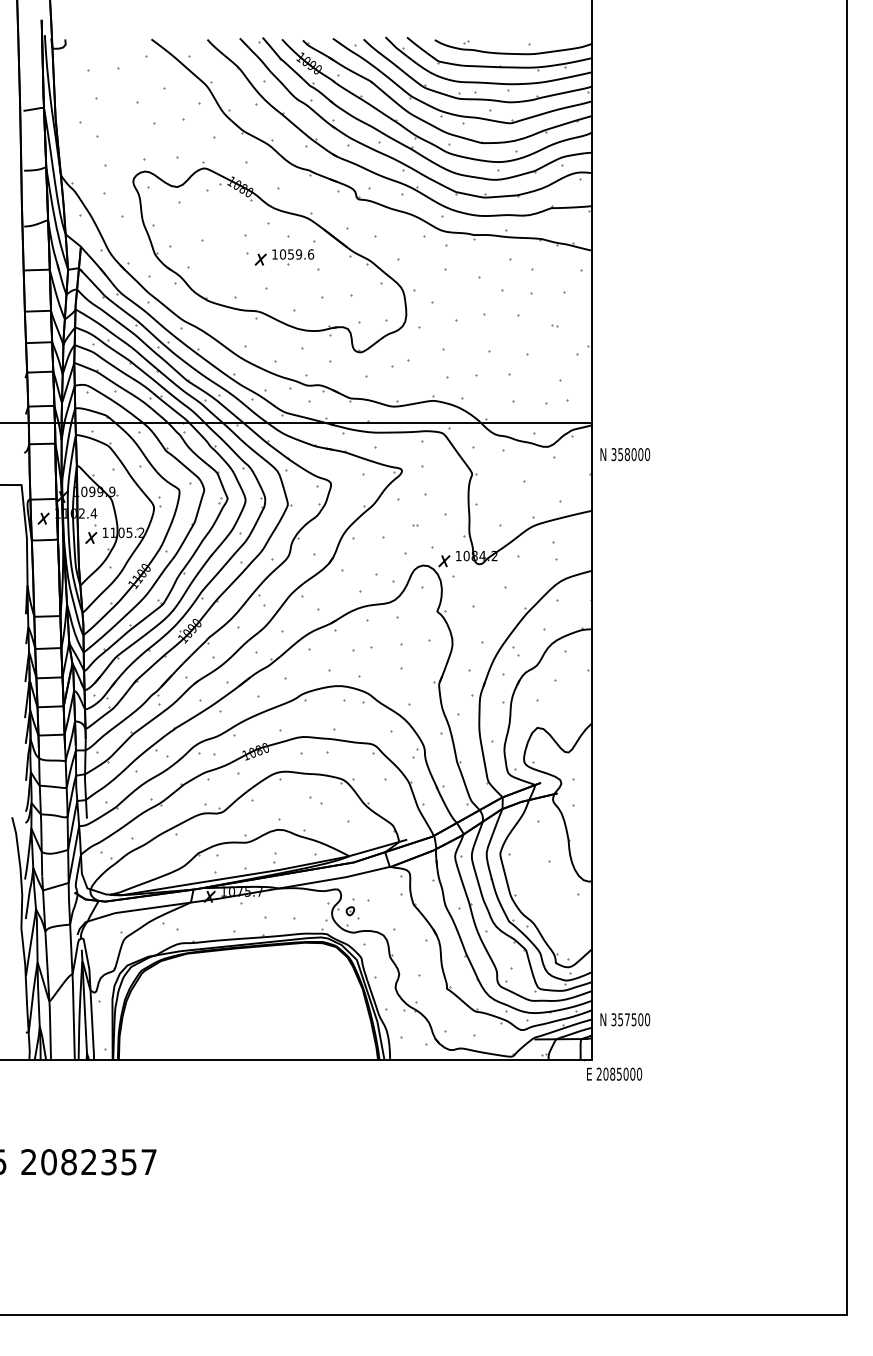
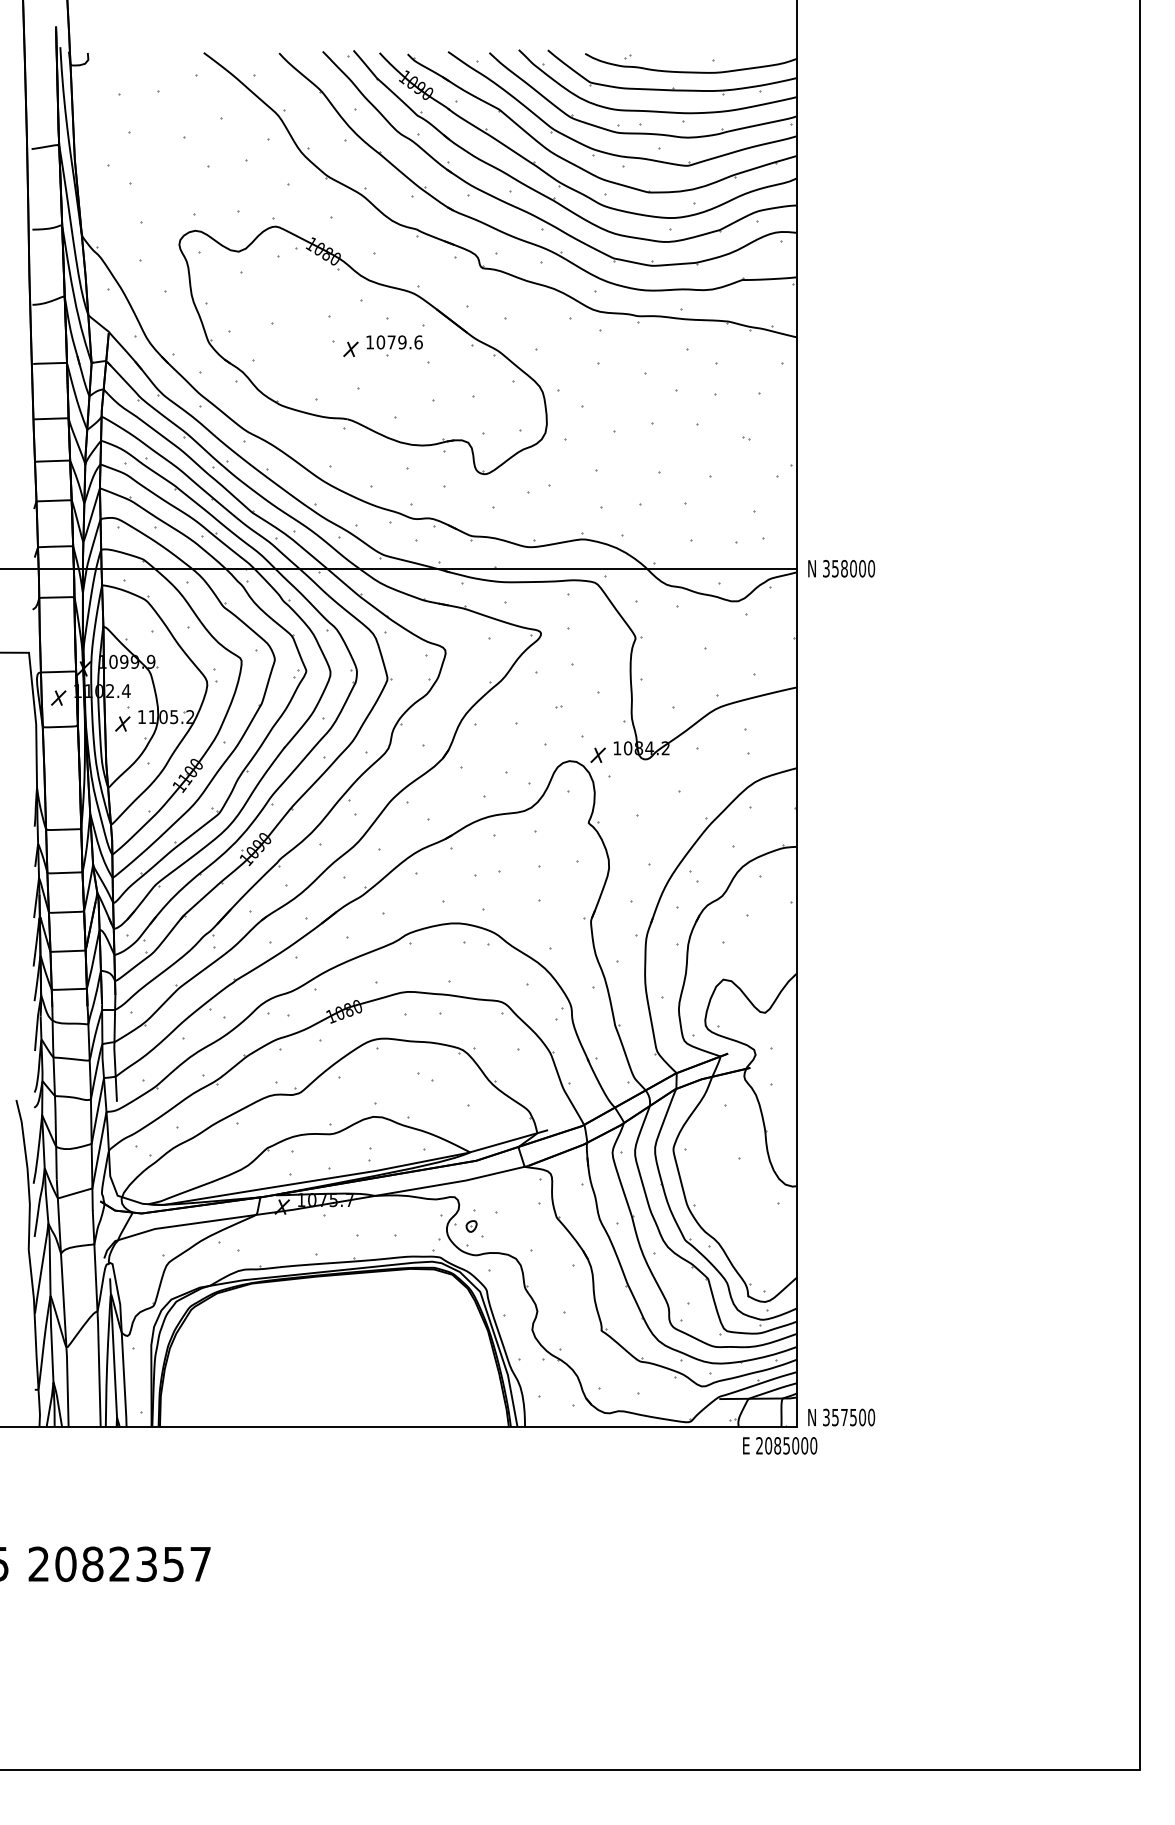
text: (290, 254) -> (391, 342), 1059.6 -> 1079.6
text: (625, 454) -> (841, 568), moved
text: (625, 1019) -> (841, 1417), moved
text: (614, 1073) -> (780, 1445), moved

